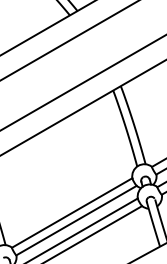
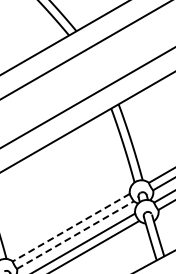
line: (72, 212) -> (71, 227), solid -> dashed
line: (76, 221) -> (75, 235), solid -> dashed

